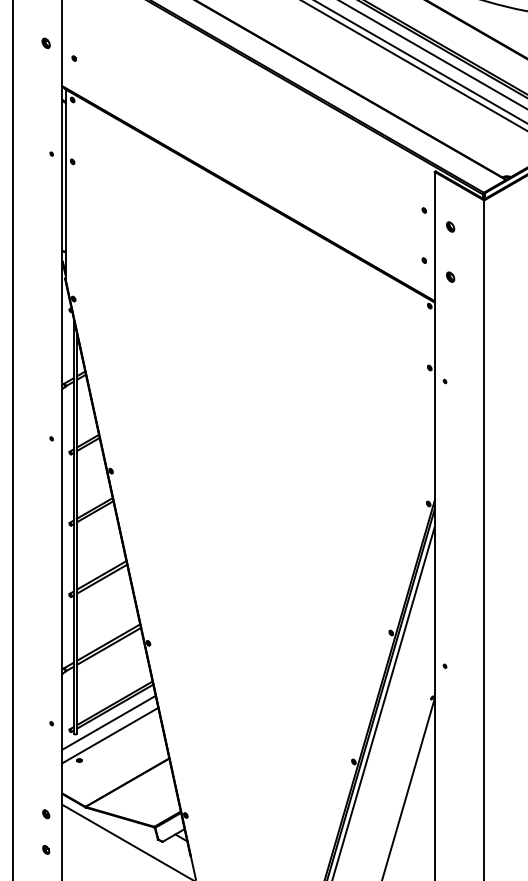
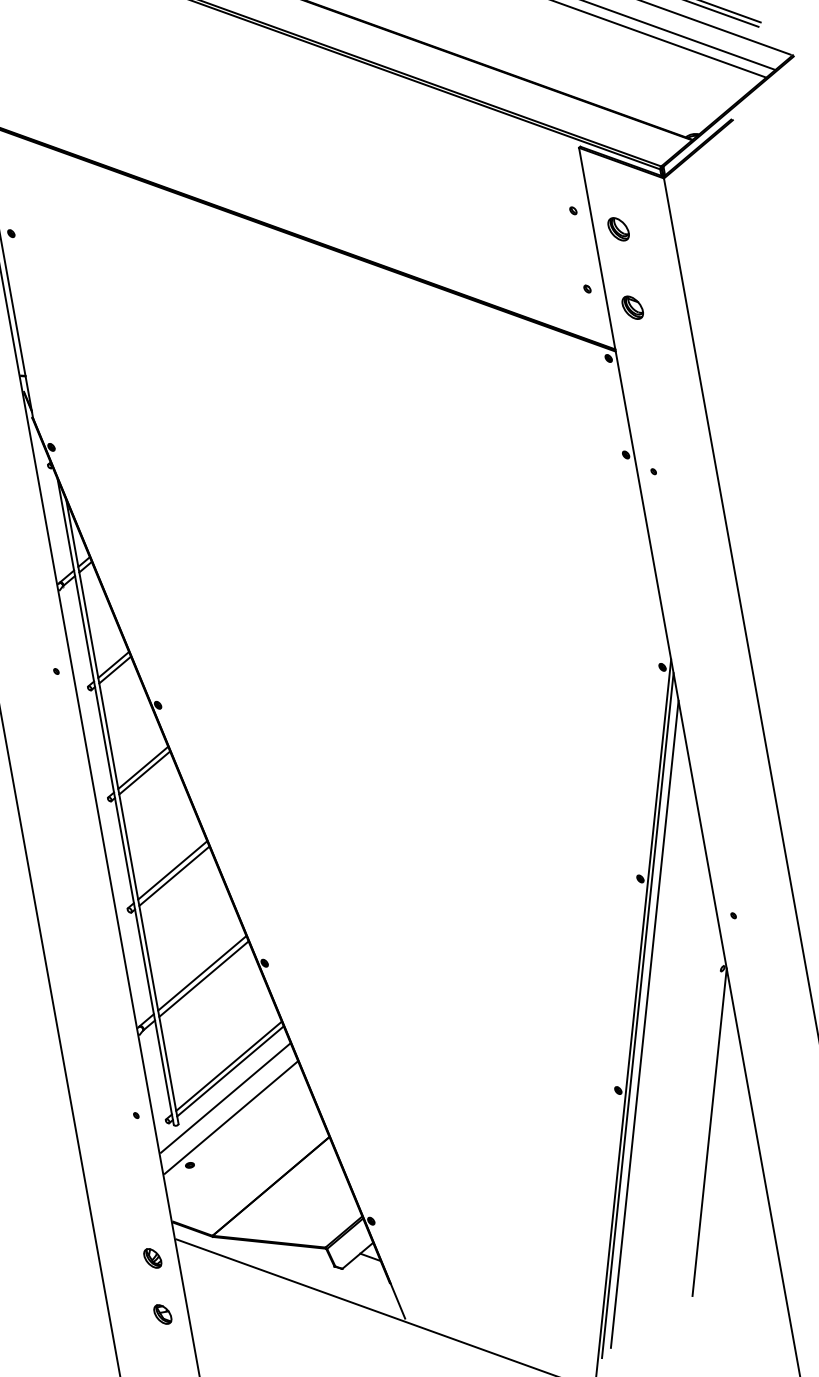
part: (450, 226) -> (618, 228), size x1.6
part: (450, 276) -> (632, 306), size x1.6
part: (46, 814) -> (153, 1258), size x1.6
part: (46, 849) -> (163, 1313), size x1.6

